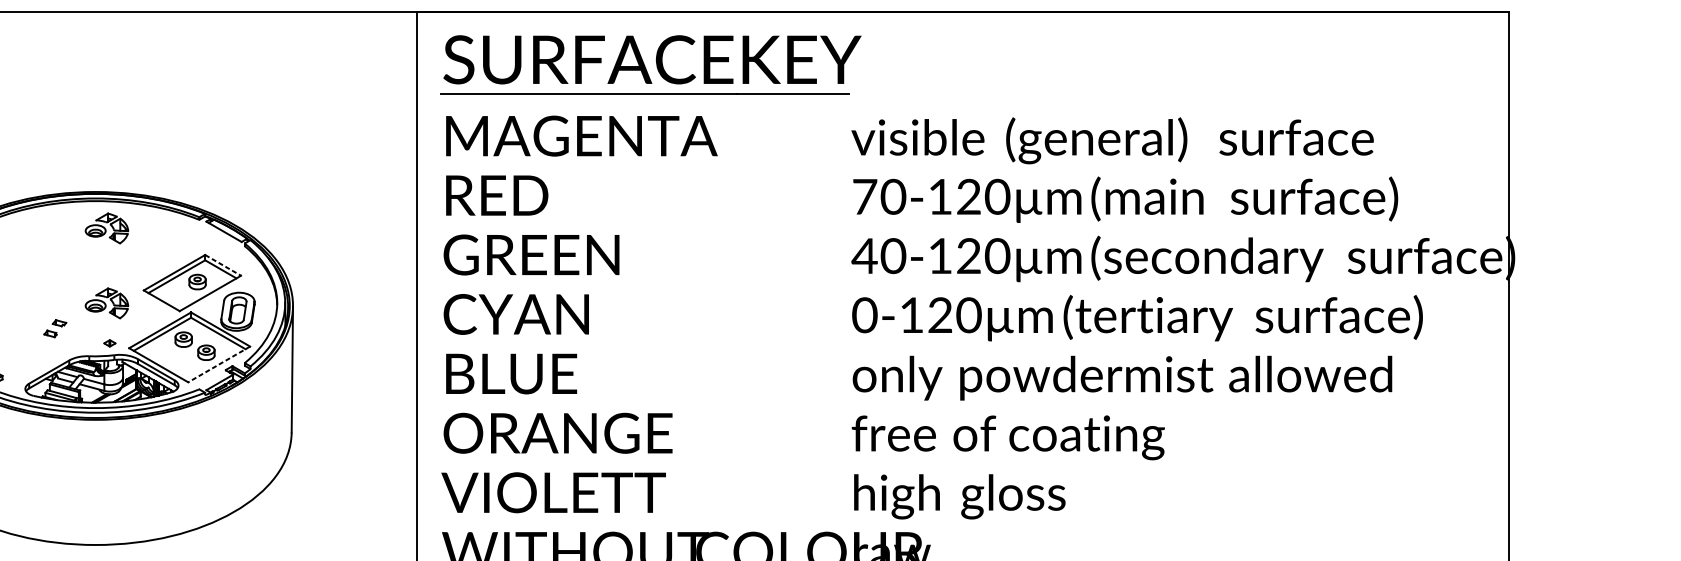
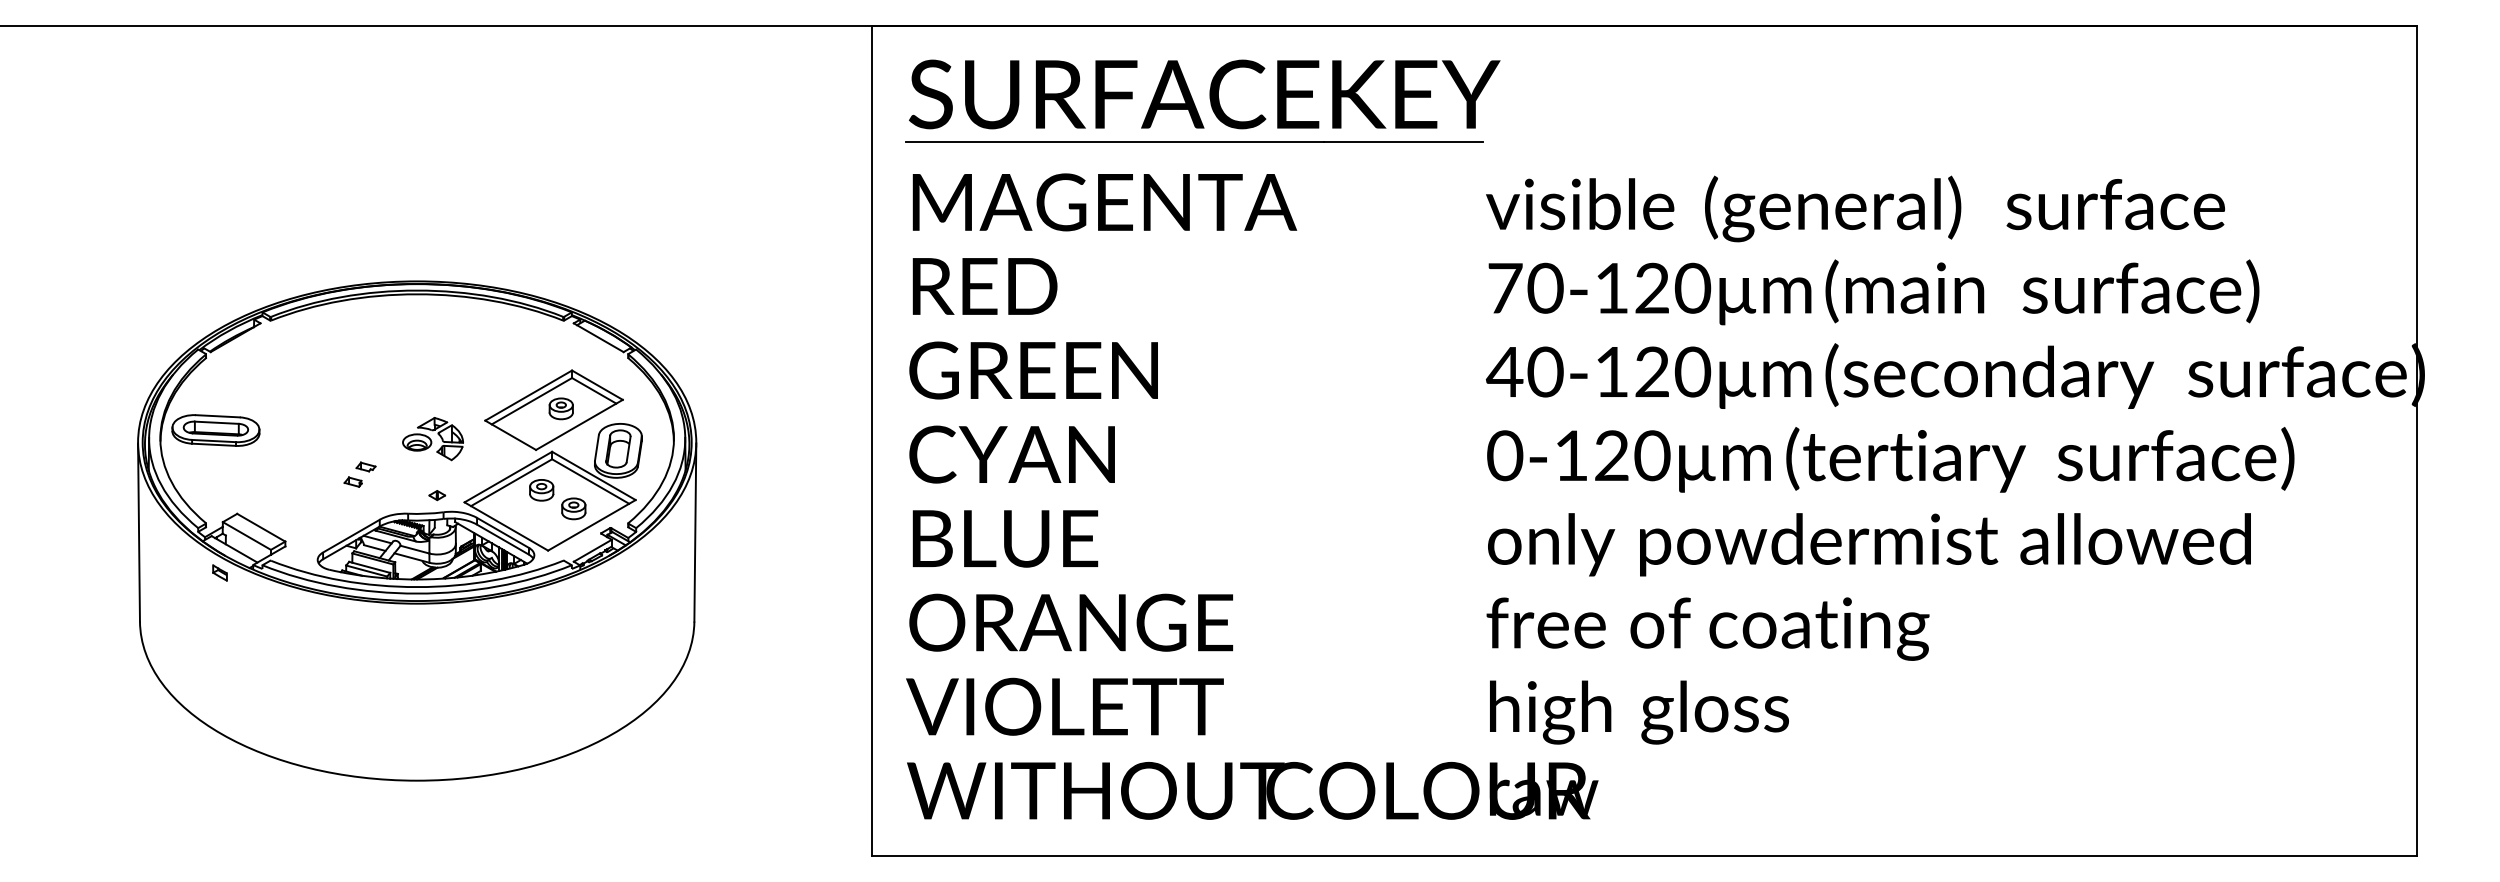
part: (106, 228) -> (432, 333), removed
line: (223, 265) -> (597, 385), dashed -> solid
line: (218, 364) -> (591, 525), dashed -> solid

